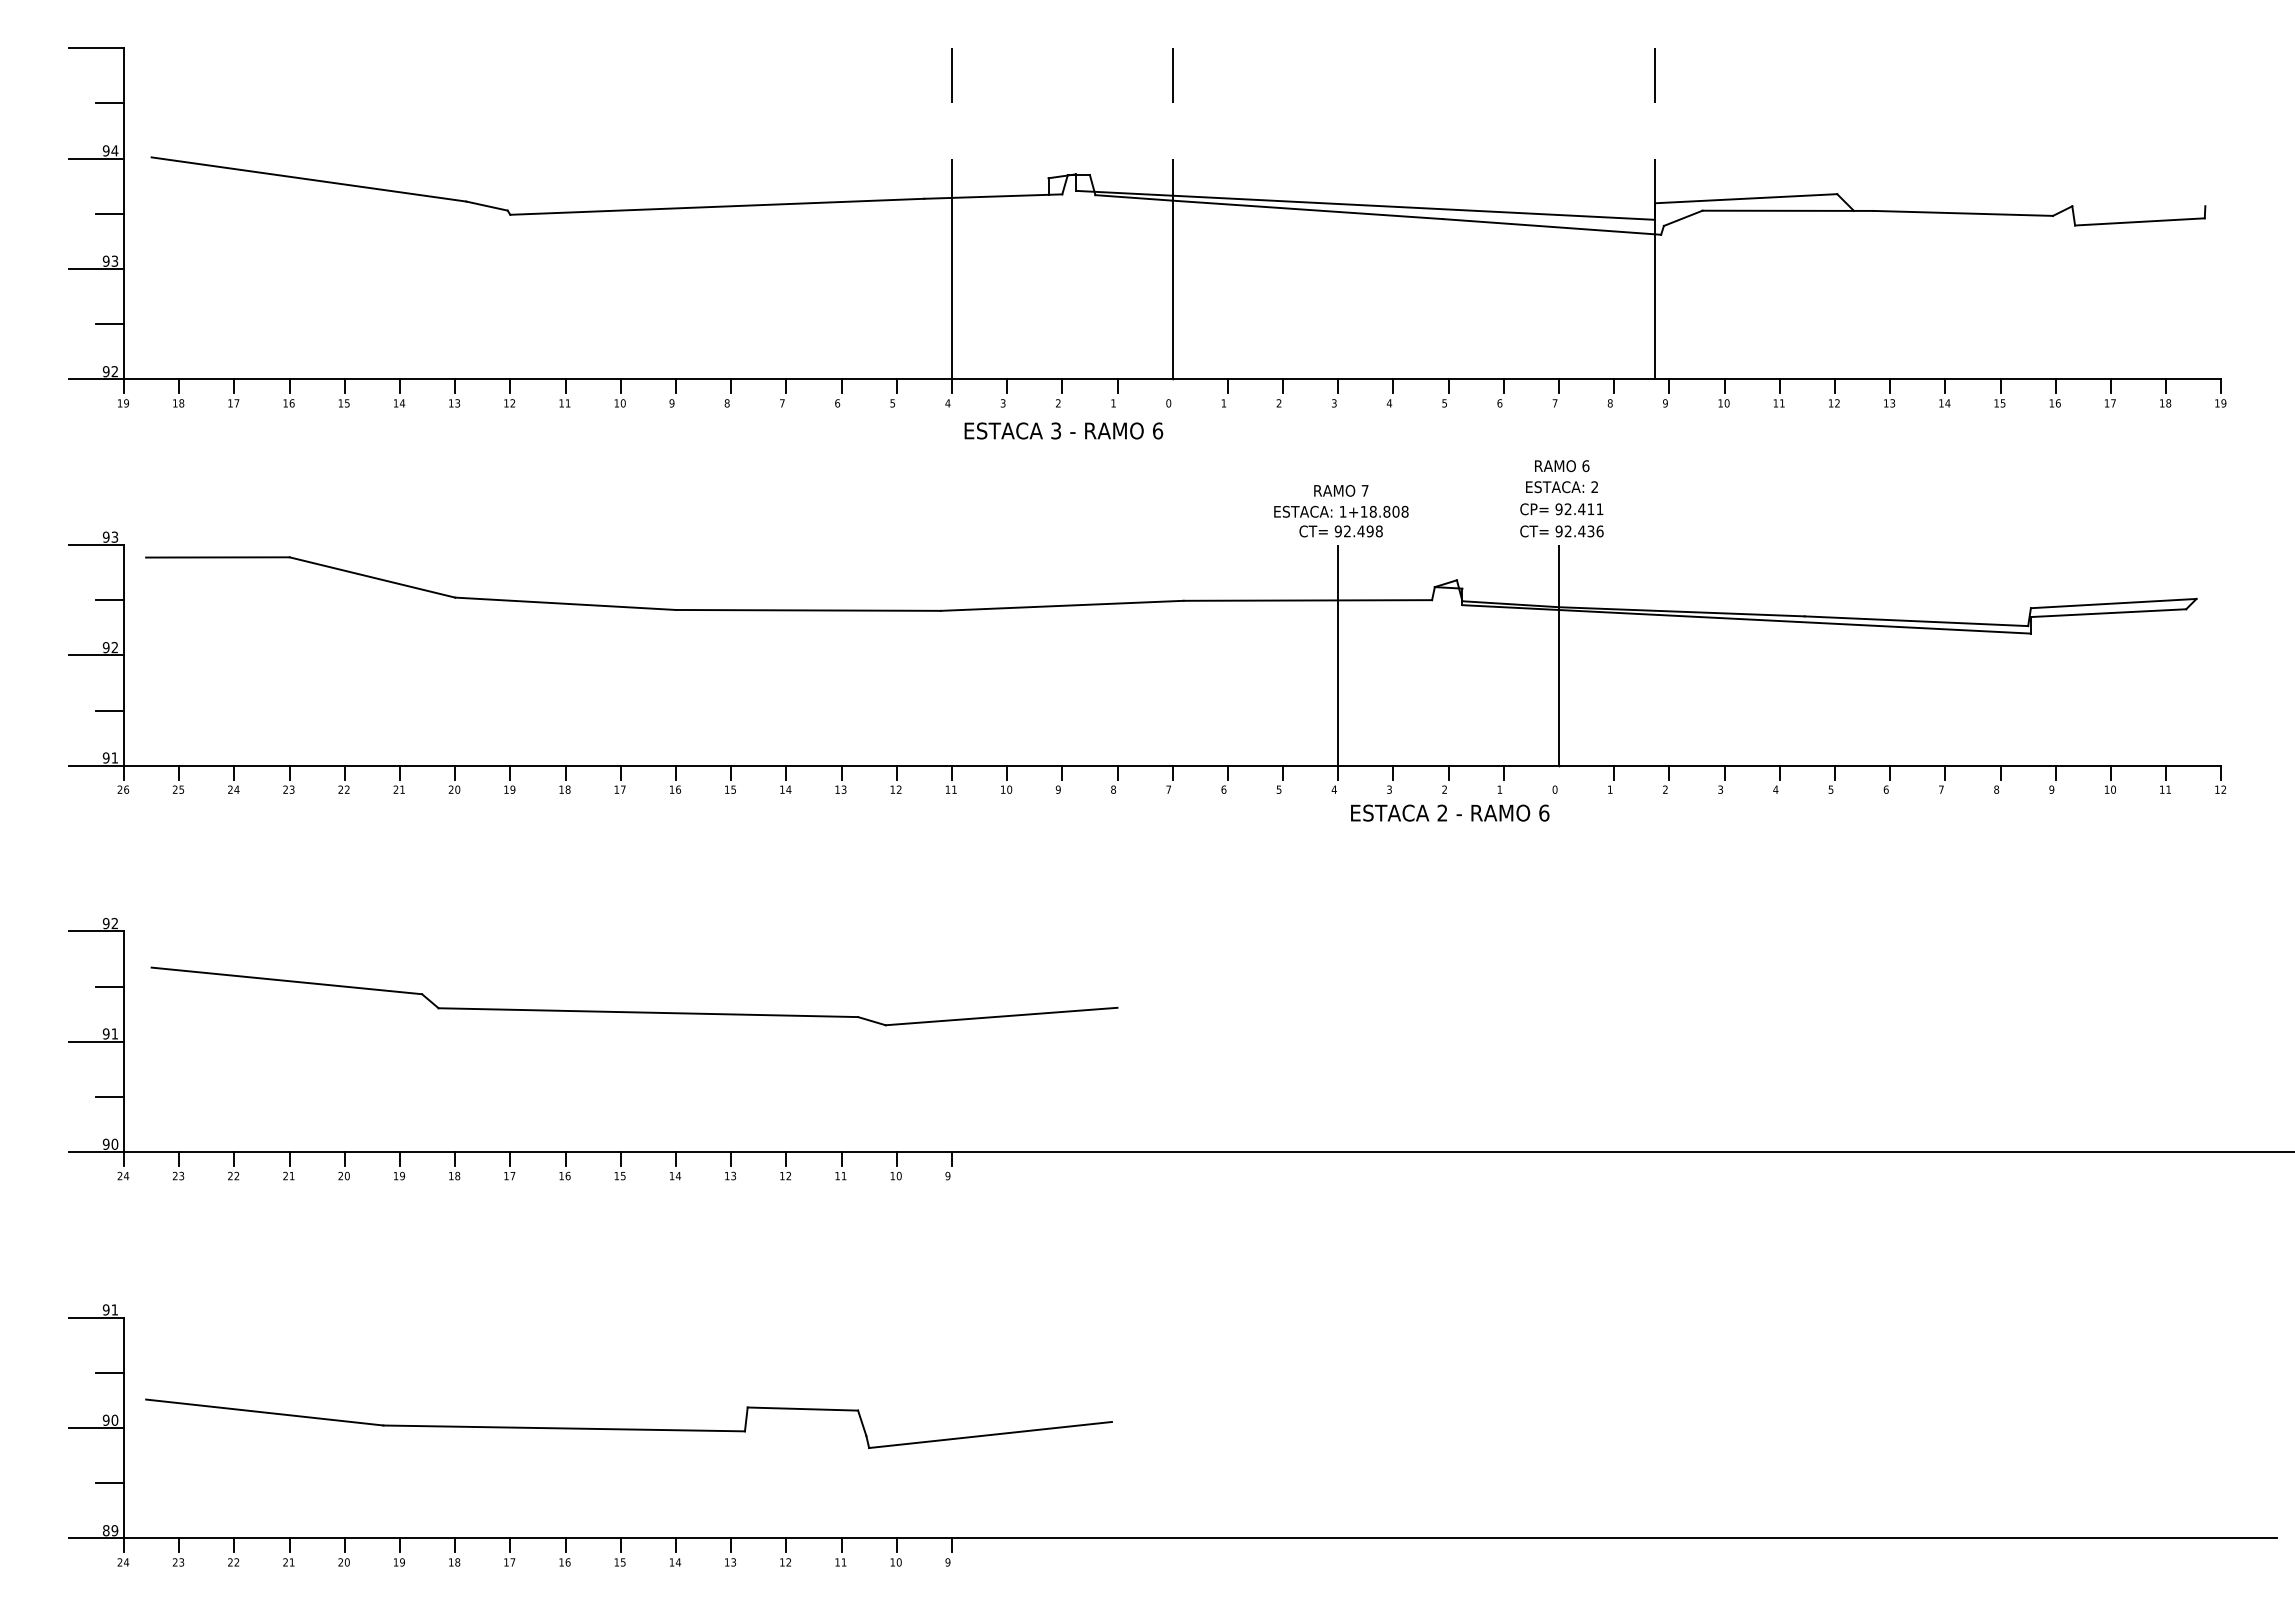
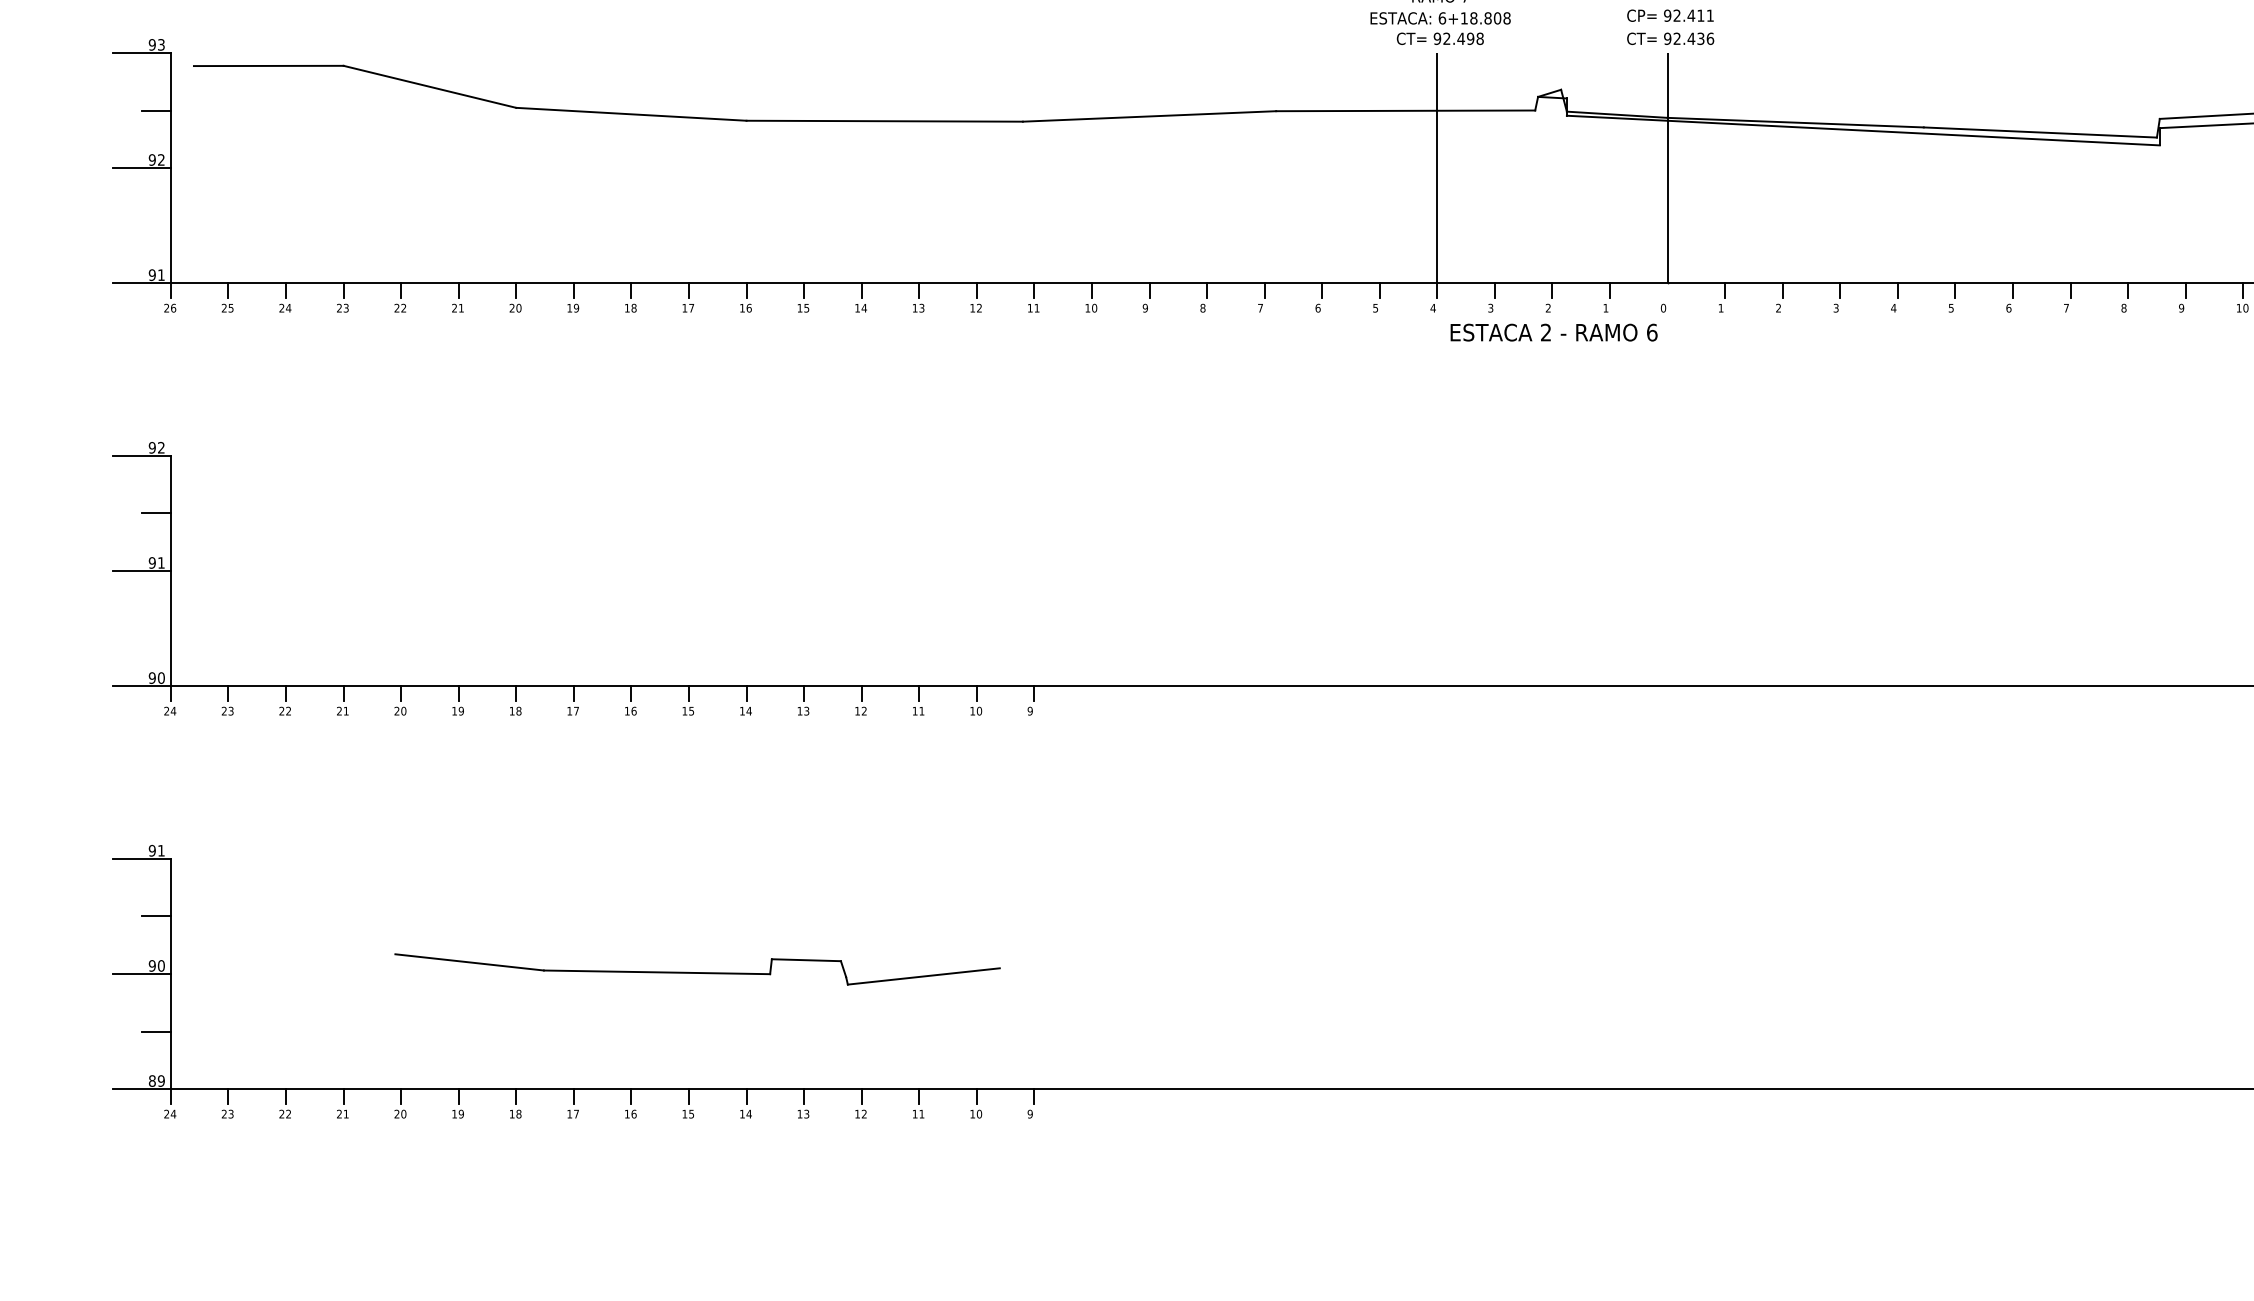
text: (1342, 511) -> (1441, 18), 1+18.808 -> 6+18.808
line: (110, 710) -> (156, 225), removed
part: (634, 1011) -> (703, 539), removed
line: (110, 1096) -> (156, 628), removed
part: (628, 1423) -> (697, 969), size x0.6

